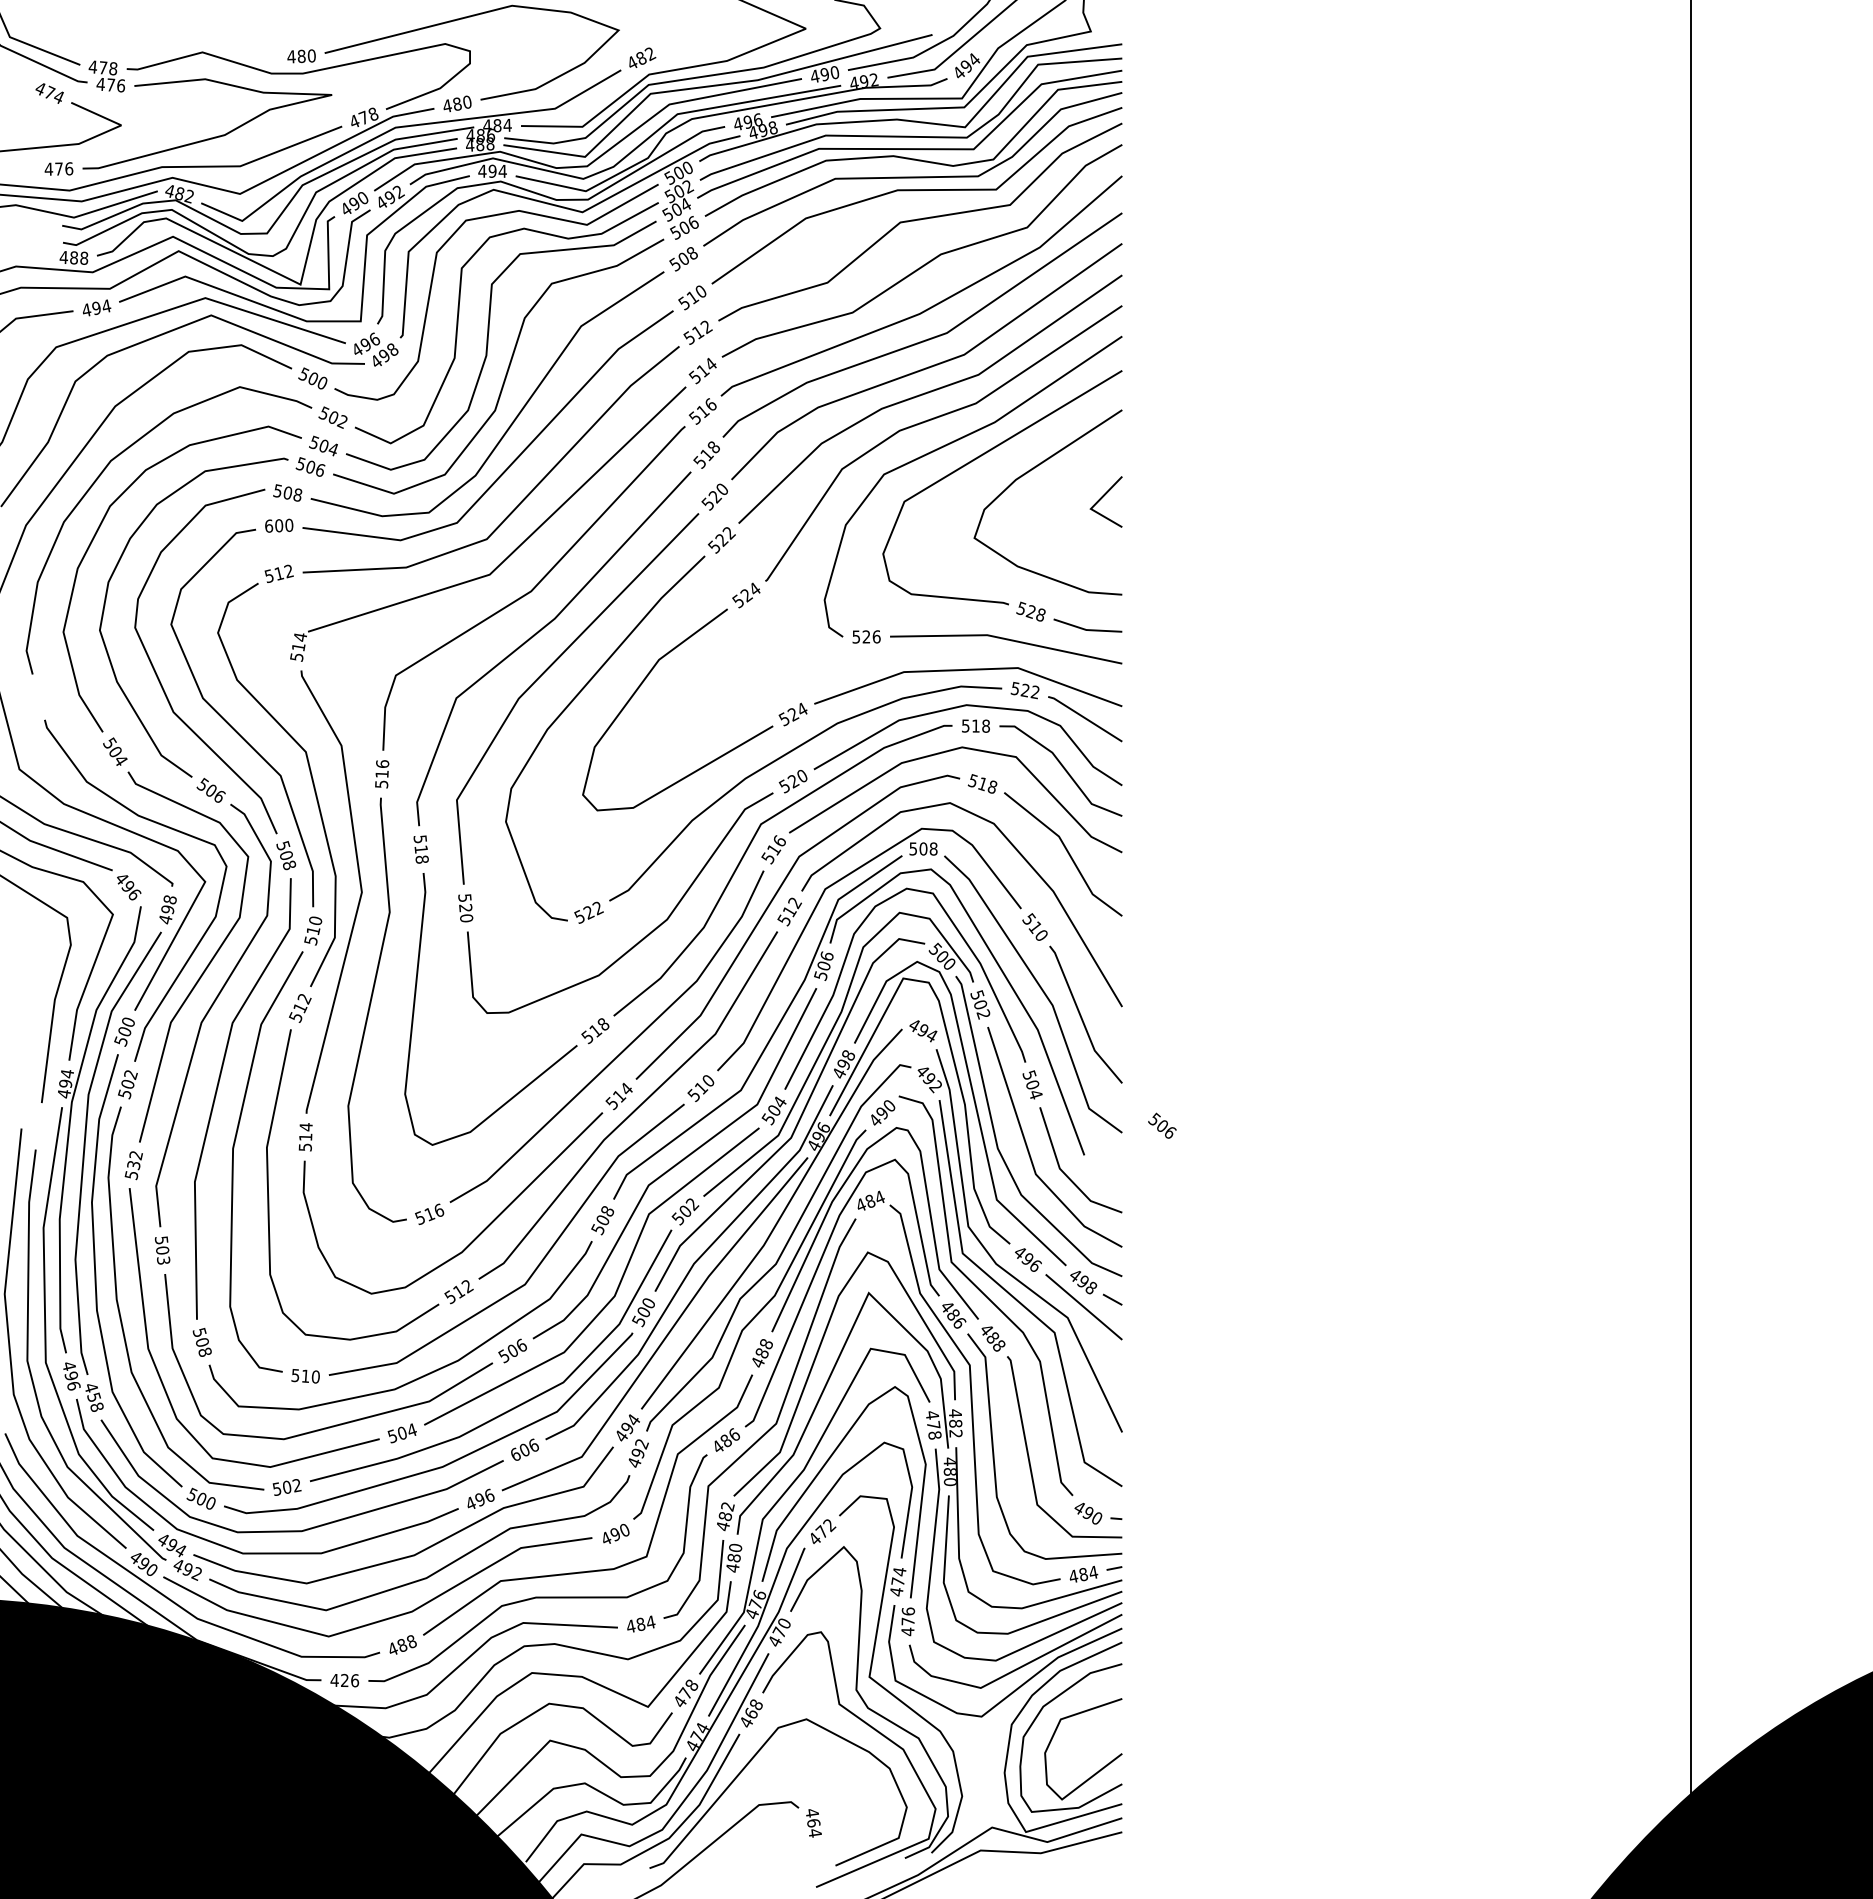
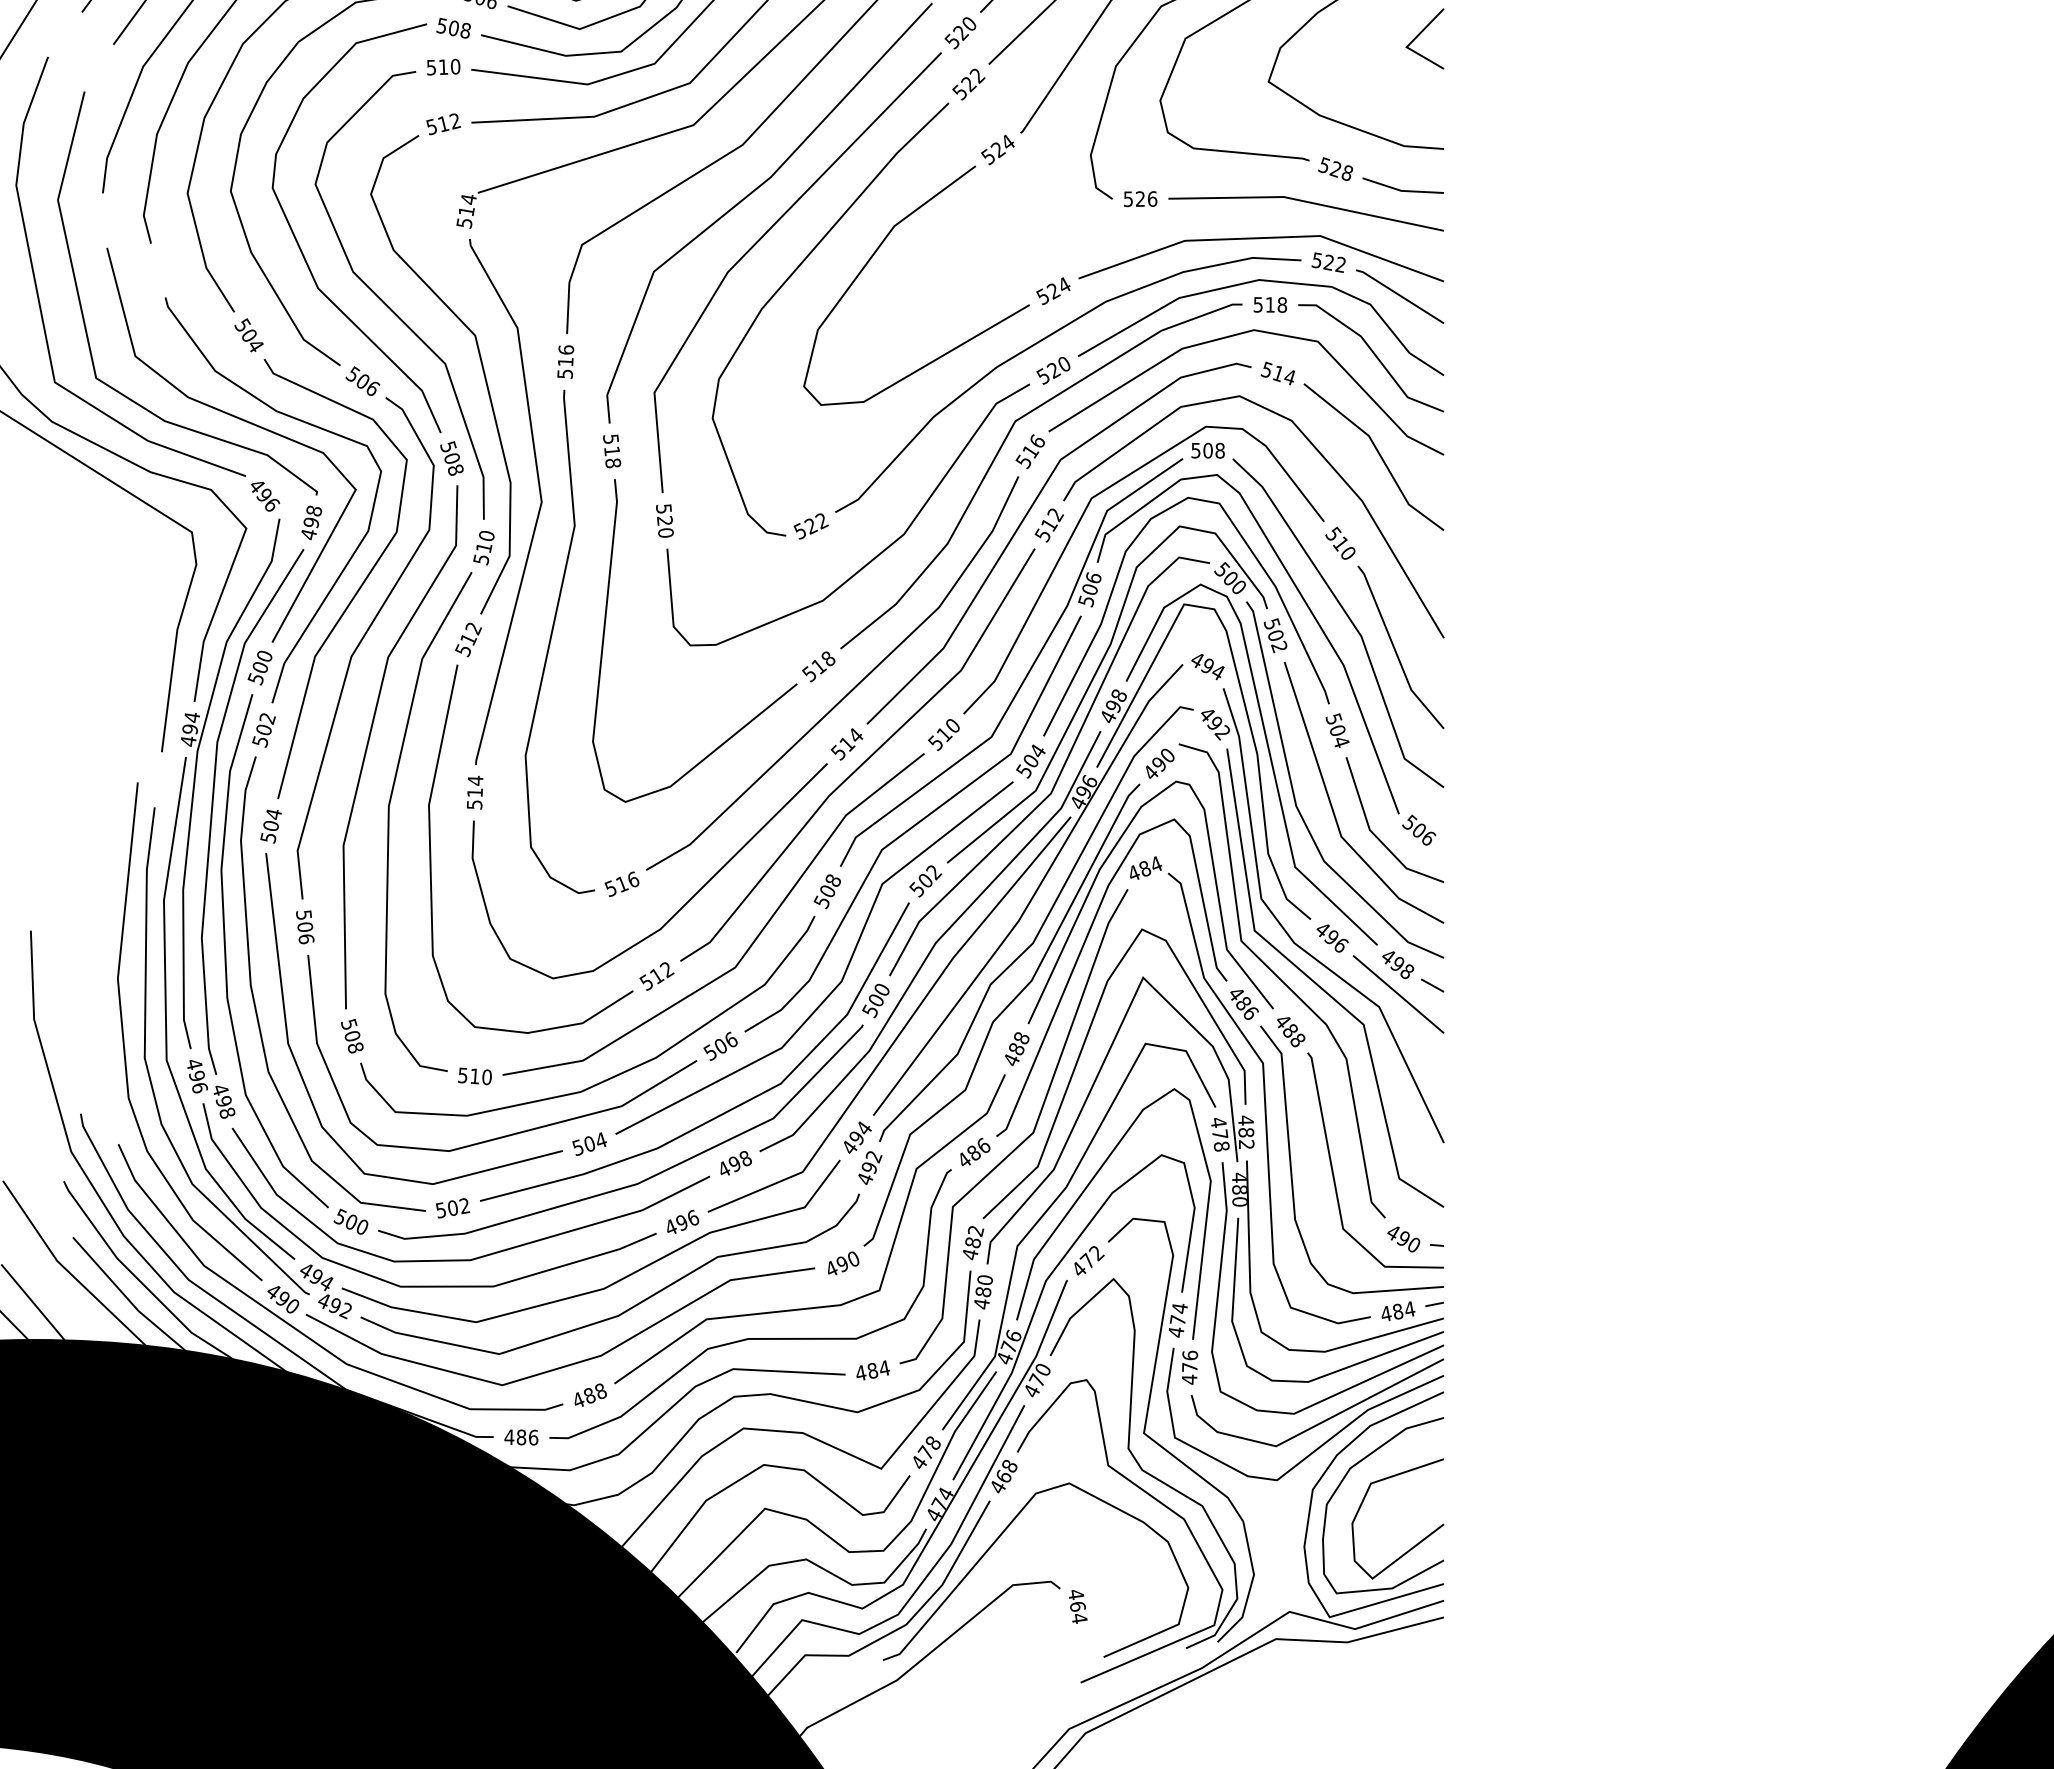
text: (274, 525) -> (437, 66), 600 -> 510
text: (992, 786) -> (1289, 376), 518 -> 514
text: (1162, 1125) -> (1419, 829), moved
text: (134, 1160) -> (271, 820), 532 -> 504
text: (163, 1260) -> (306, 939), 503 -> 506
text: (93, 1396) -> (223, 1100), 458 -> 498
text: (524, 1449) -> (734, 1163), 606 -> 498
text: (344, 1680) -> (521, 1437), 426 -> 486

